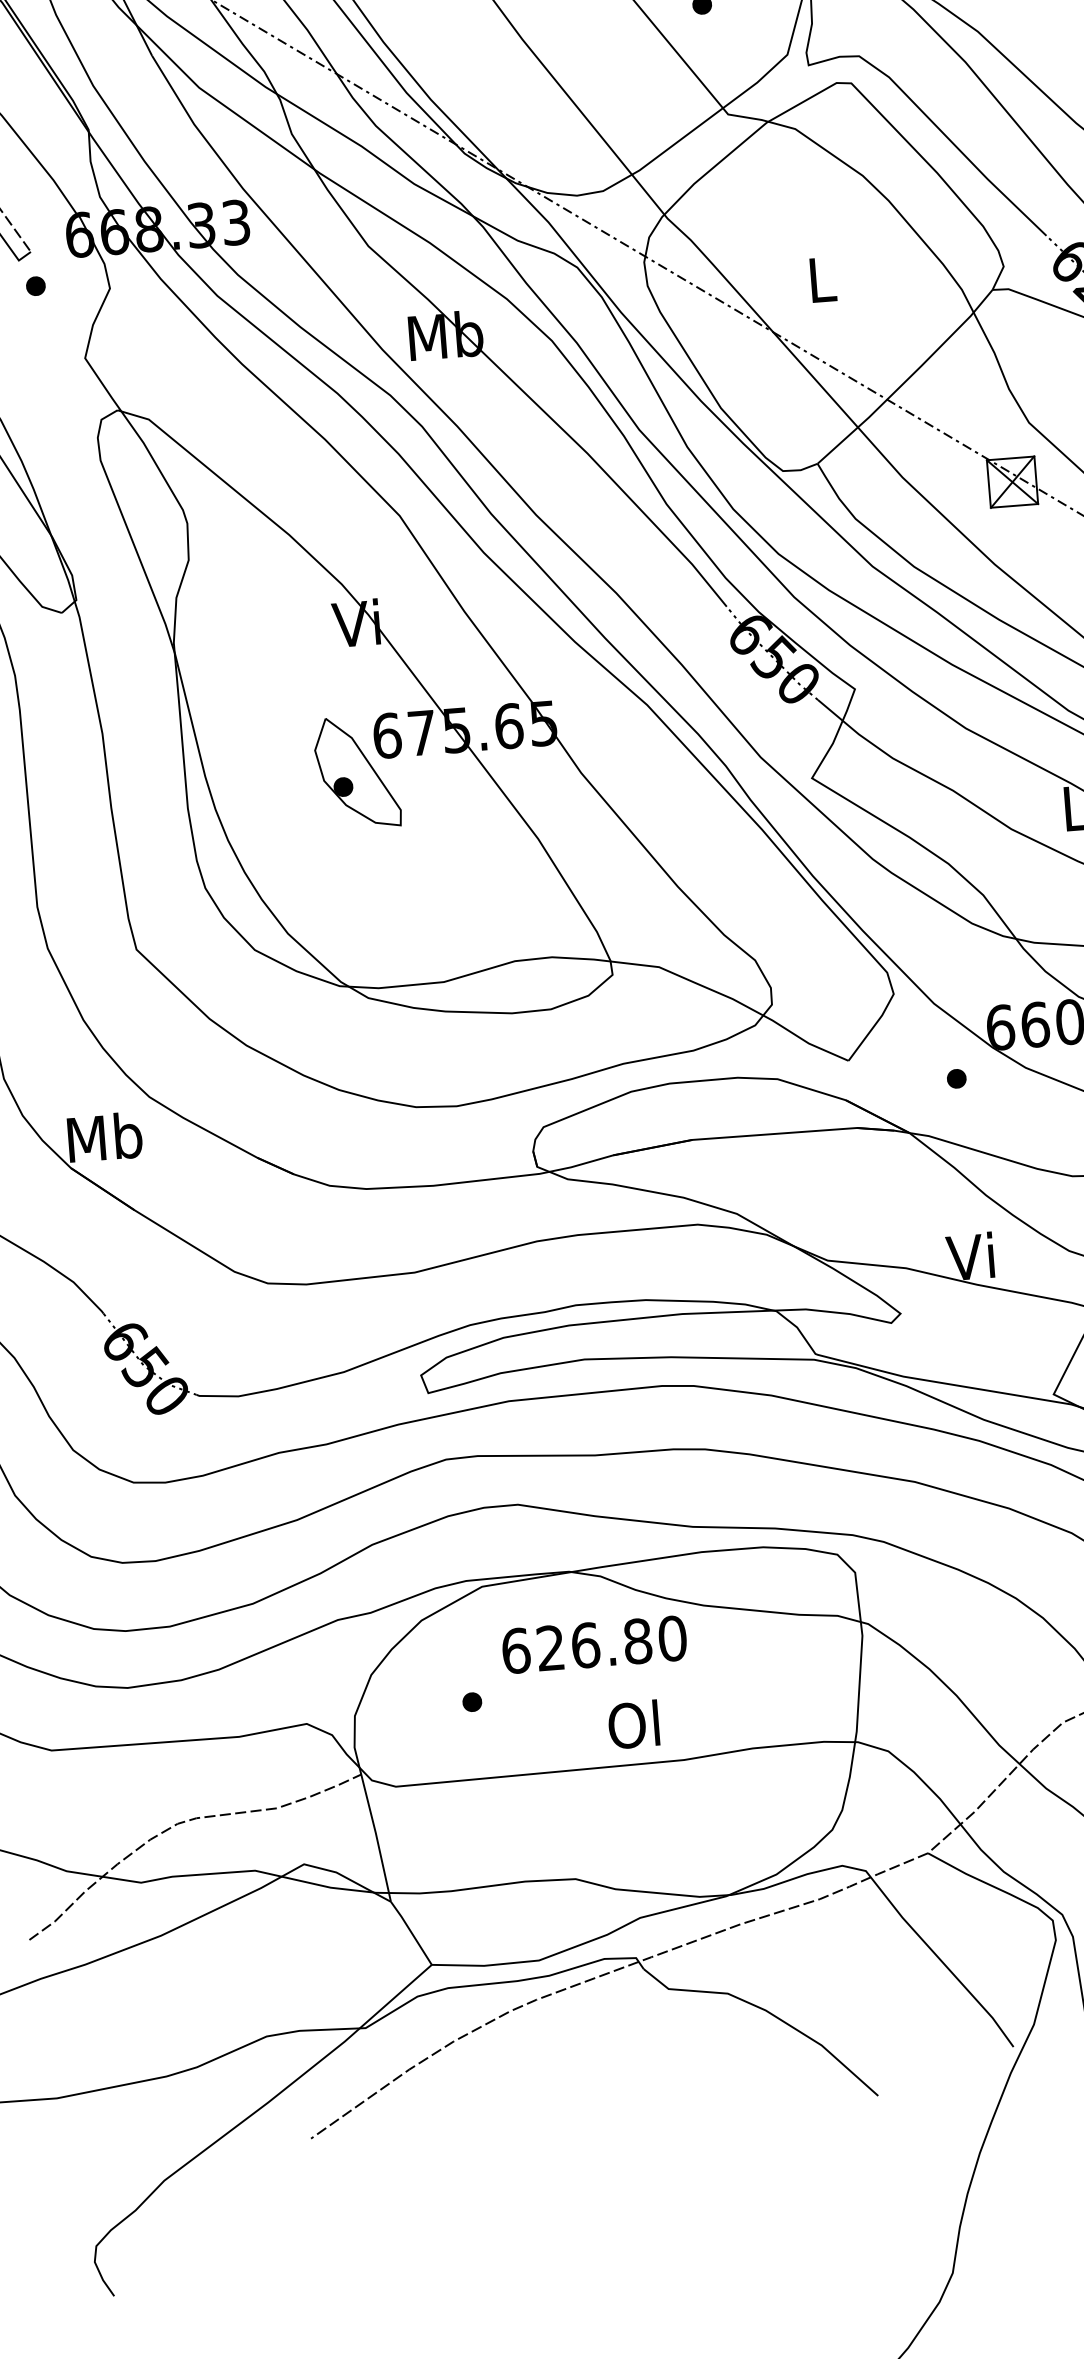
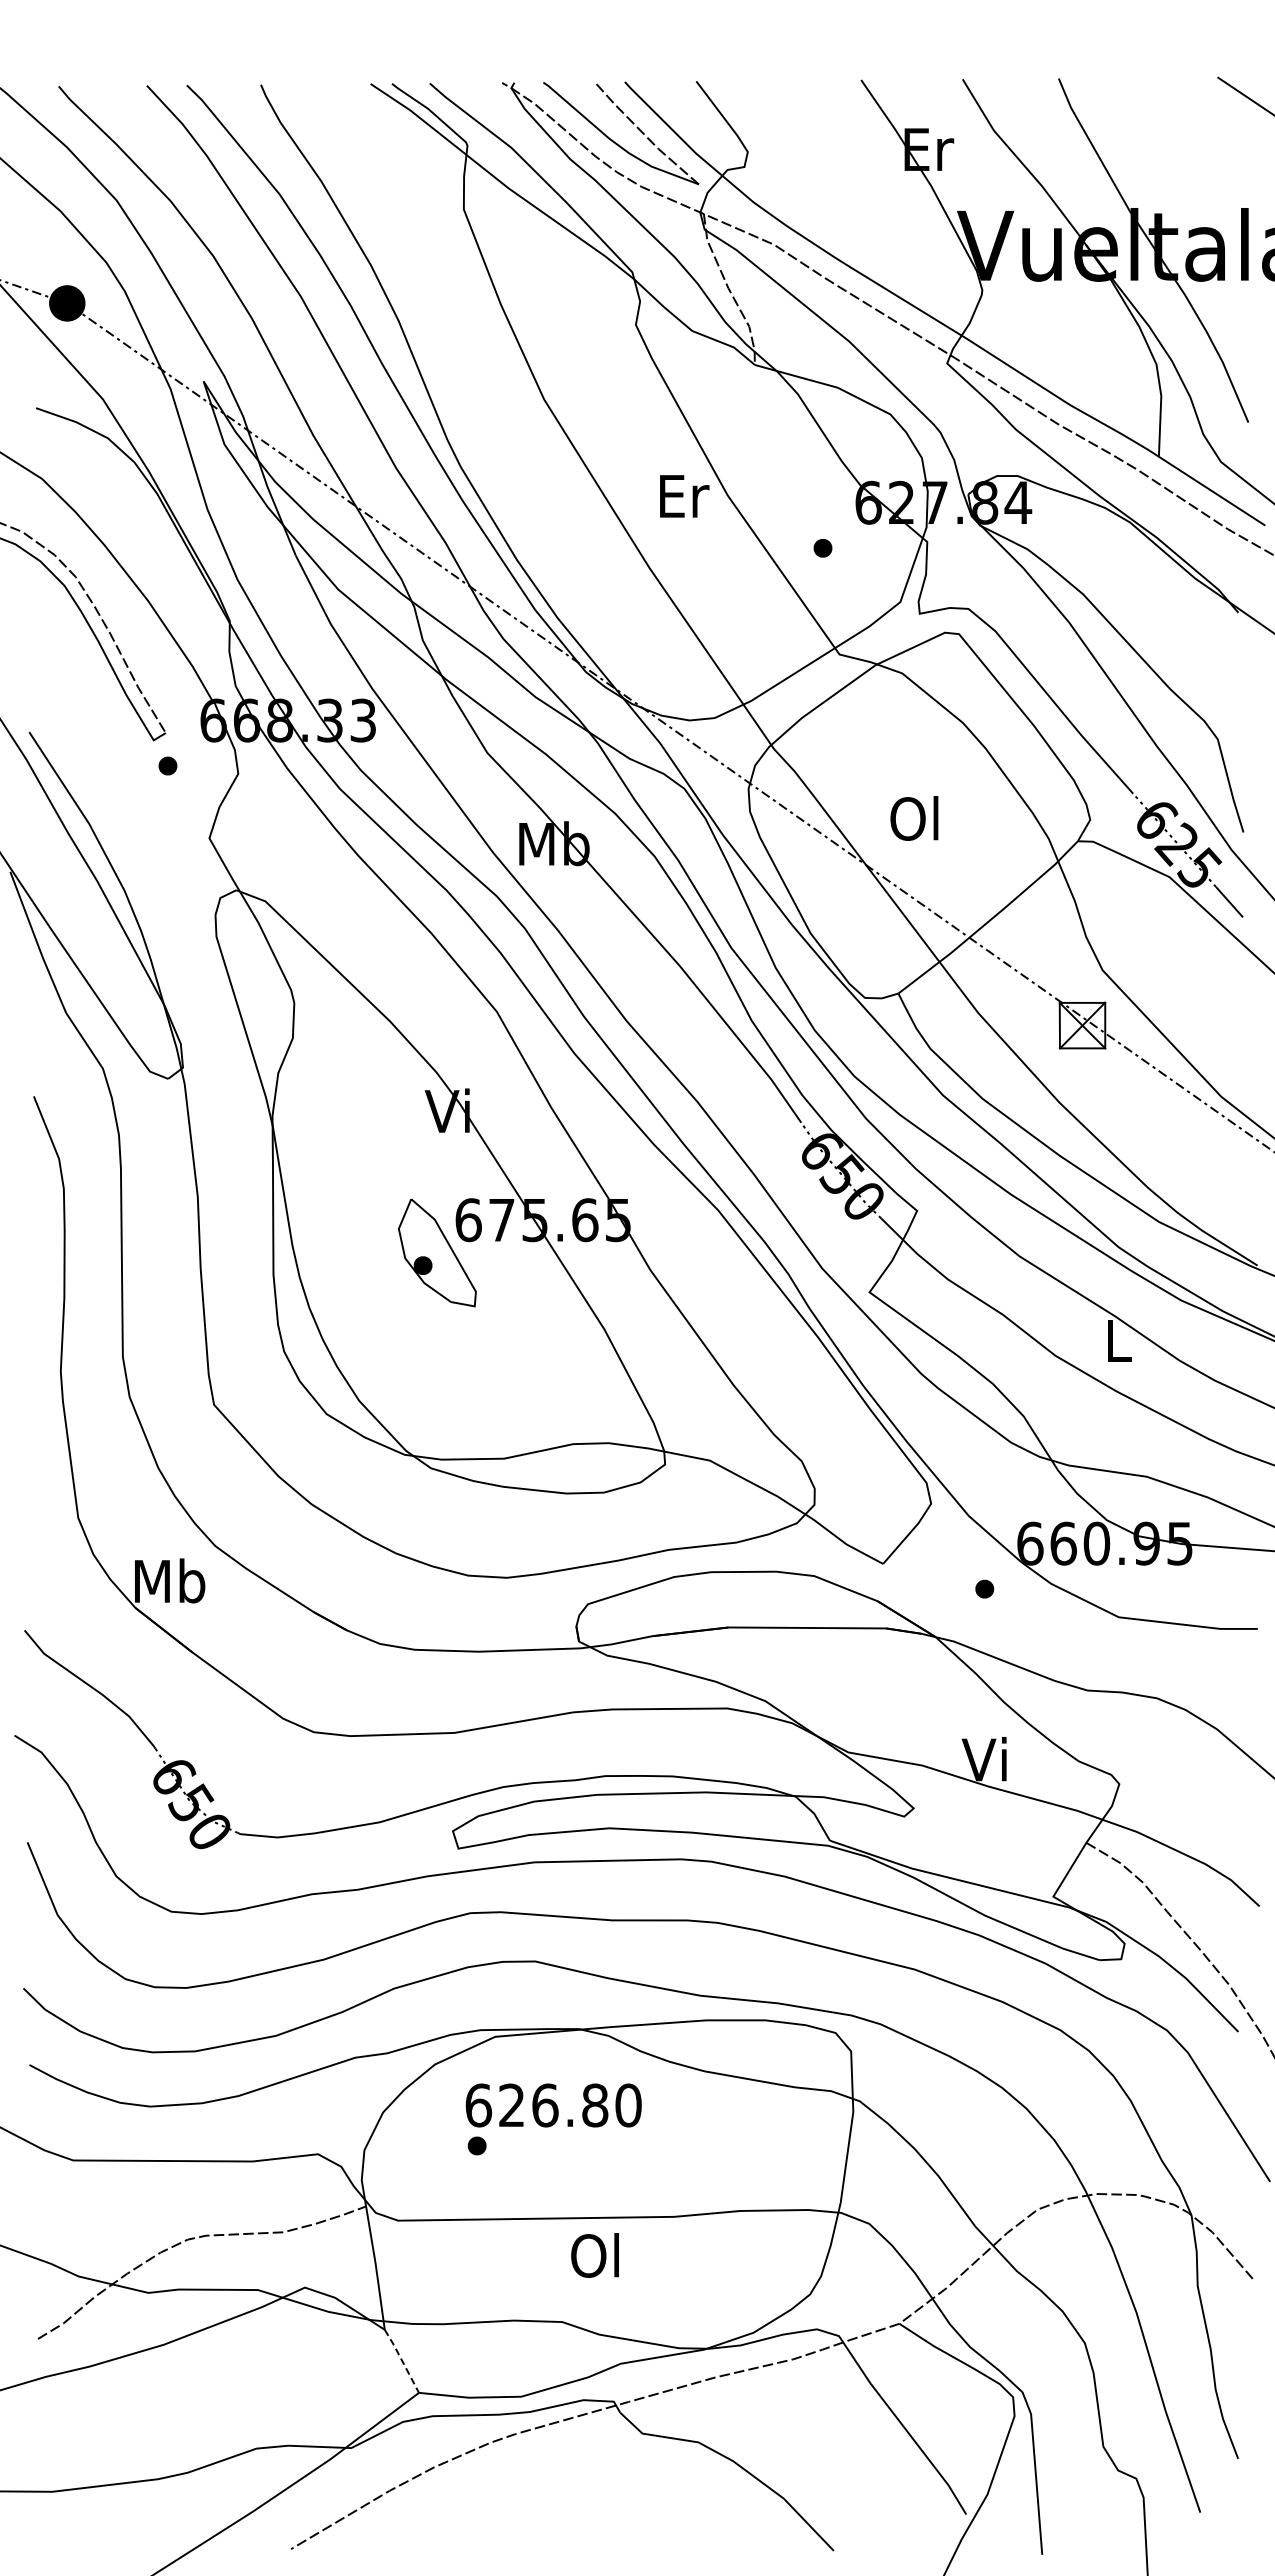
text: (820, 279) -> (914, 818), L -> Ol
text: (594, 1644) -> (553, 2105), moved
text: (633, 1724) -> (594, 2255), moved
line: (411, 1932) -> (402, 2360), solid -> dashed

